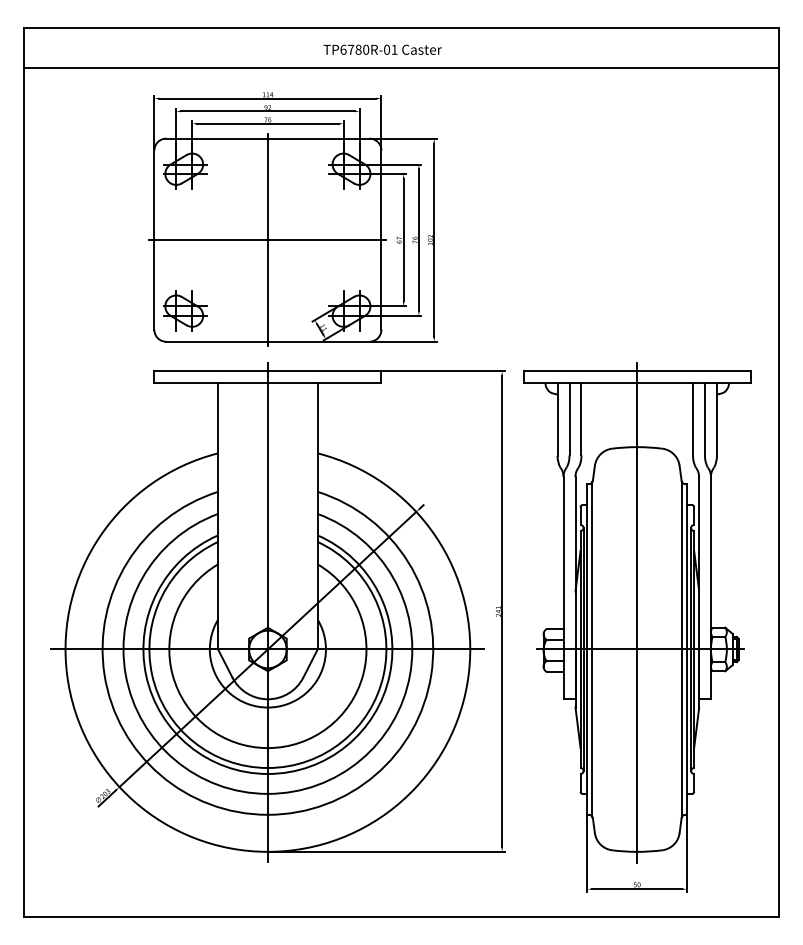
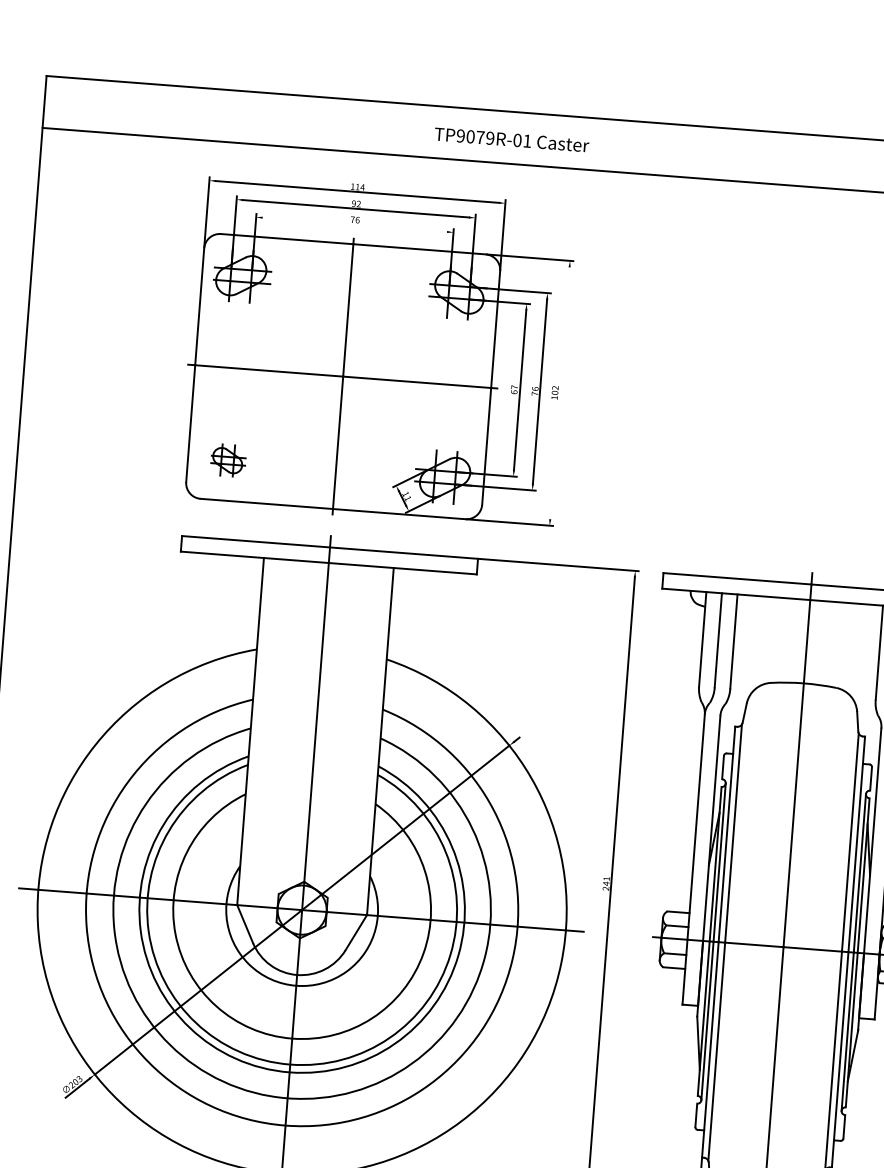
text: (354, 49) -> (475, 136), TP6780R-01 -> TP9079R-01
line: (267, 123) -> (354, 224), removed
line: (434, 239) -> (560, 392), removed
part: (185, 310) -> (228, 459), size x0.6

